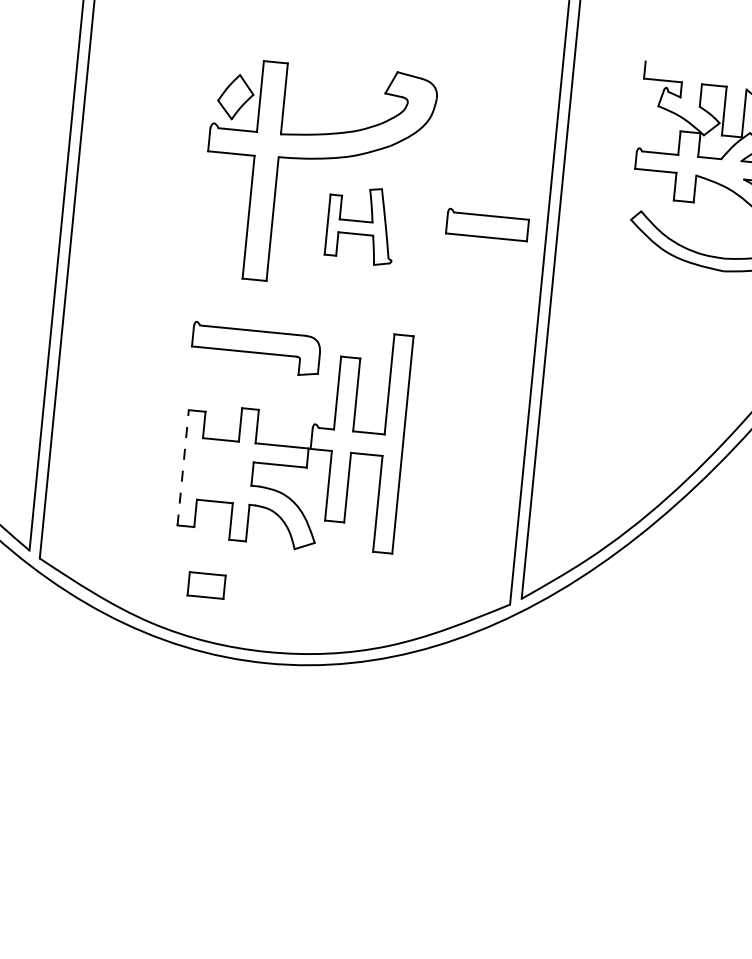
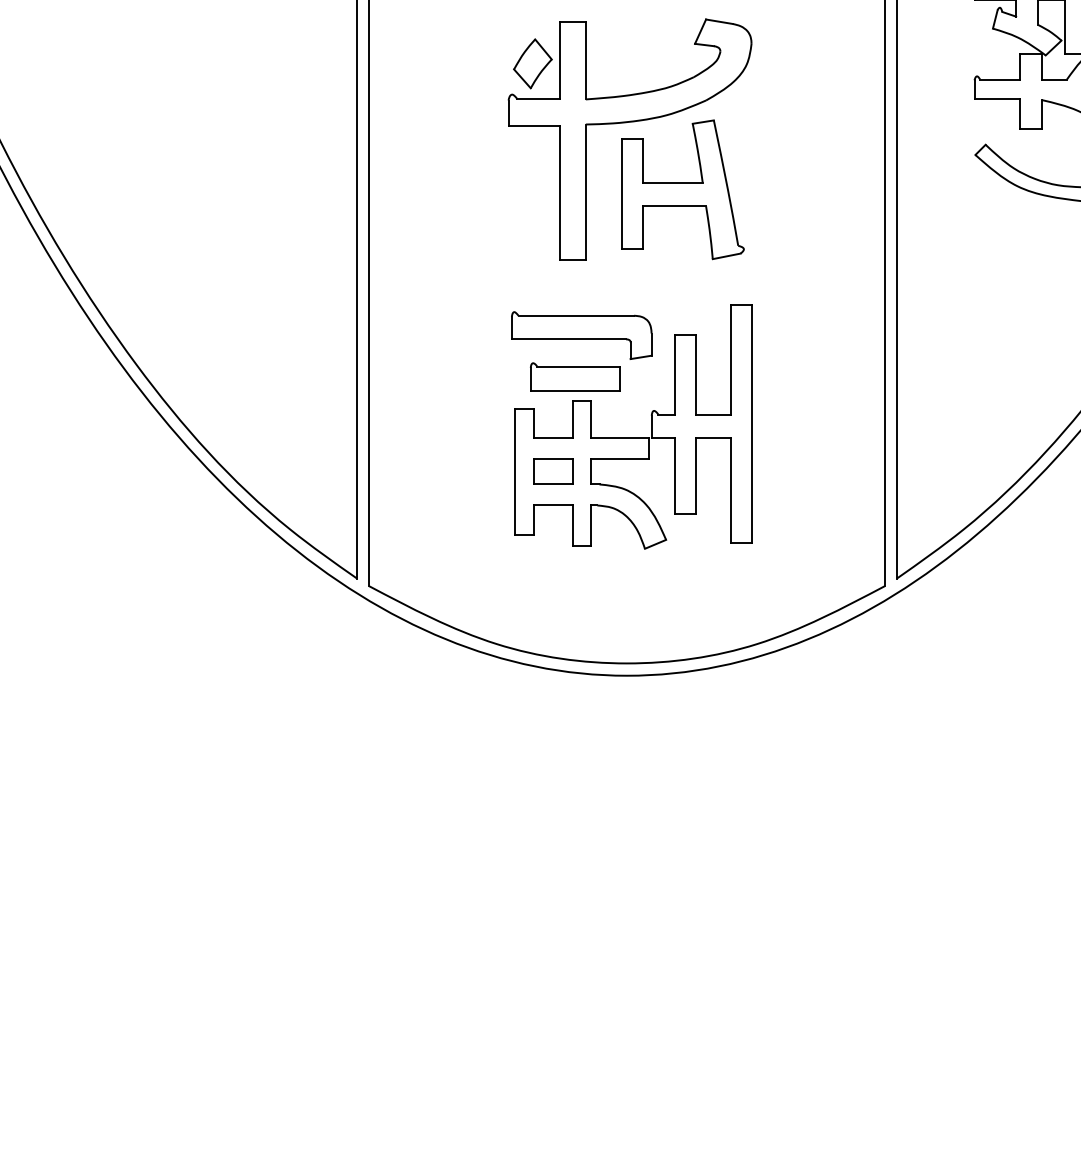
part: (487, 224) -> (575, 376), moved
part: (360, 225) -> (682, 189), size x1.67
line: (183, 467) -> (515, 471), dashed -> solid
part: (206, 585) -> (553, 471), moved

